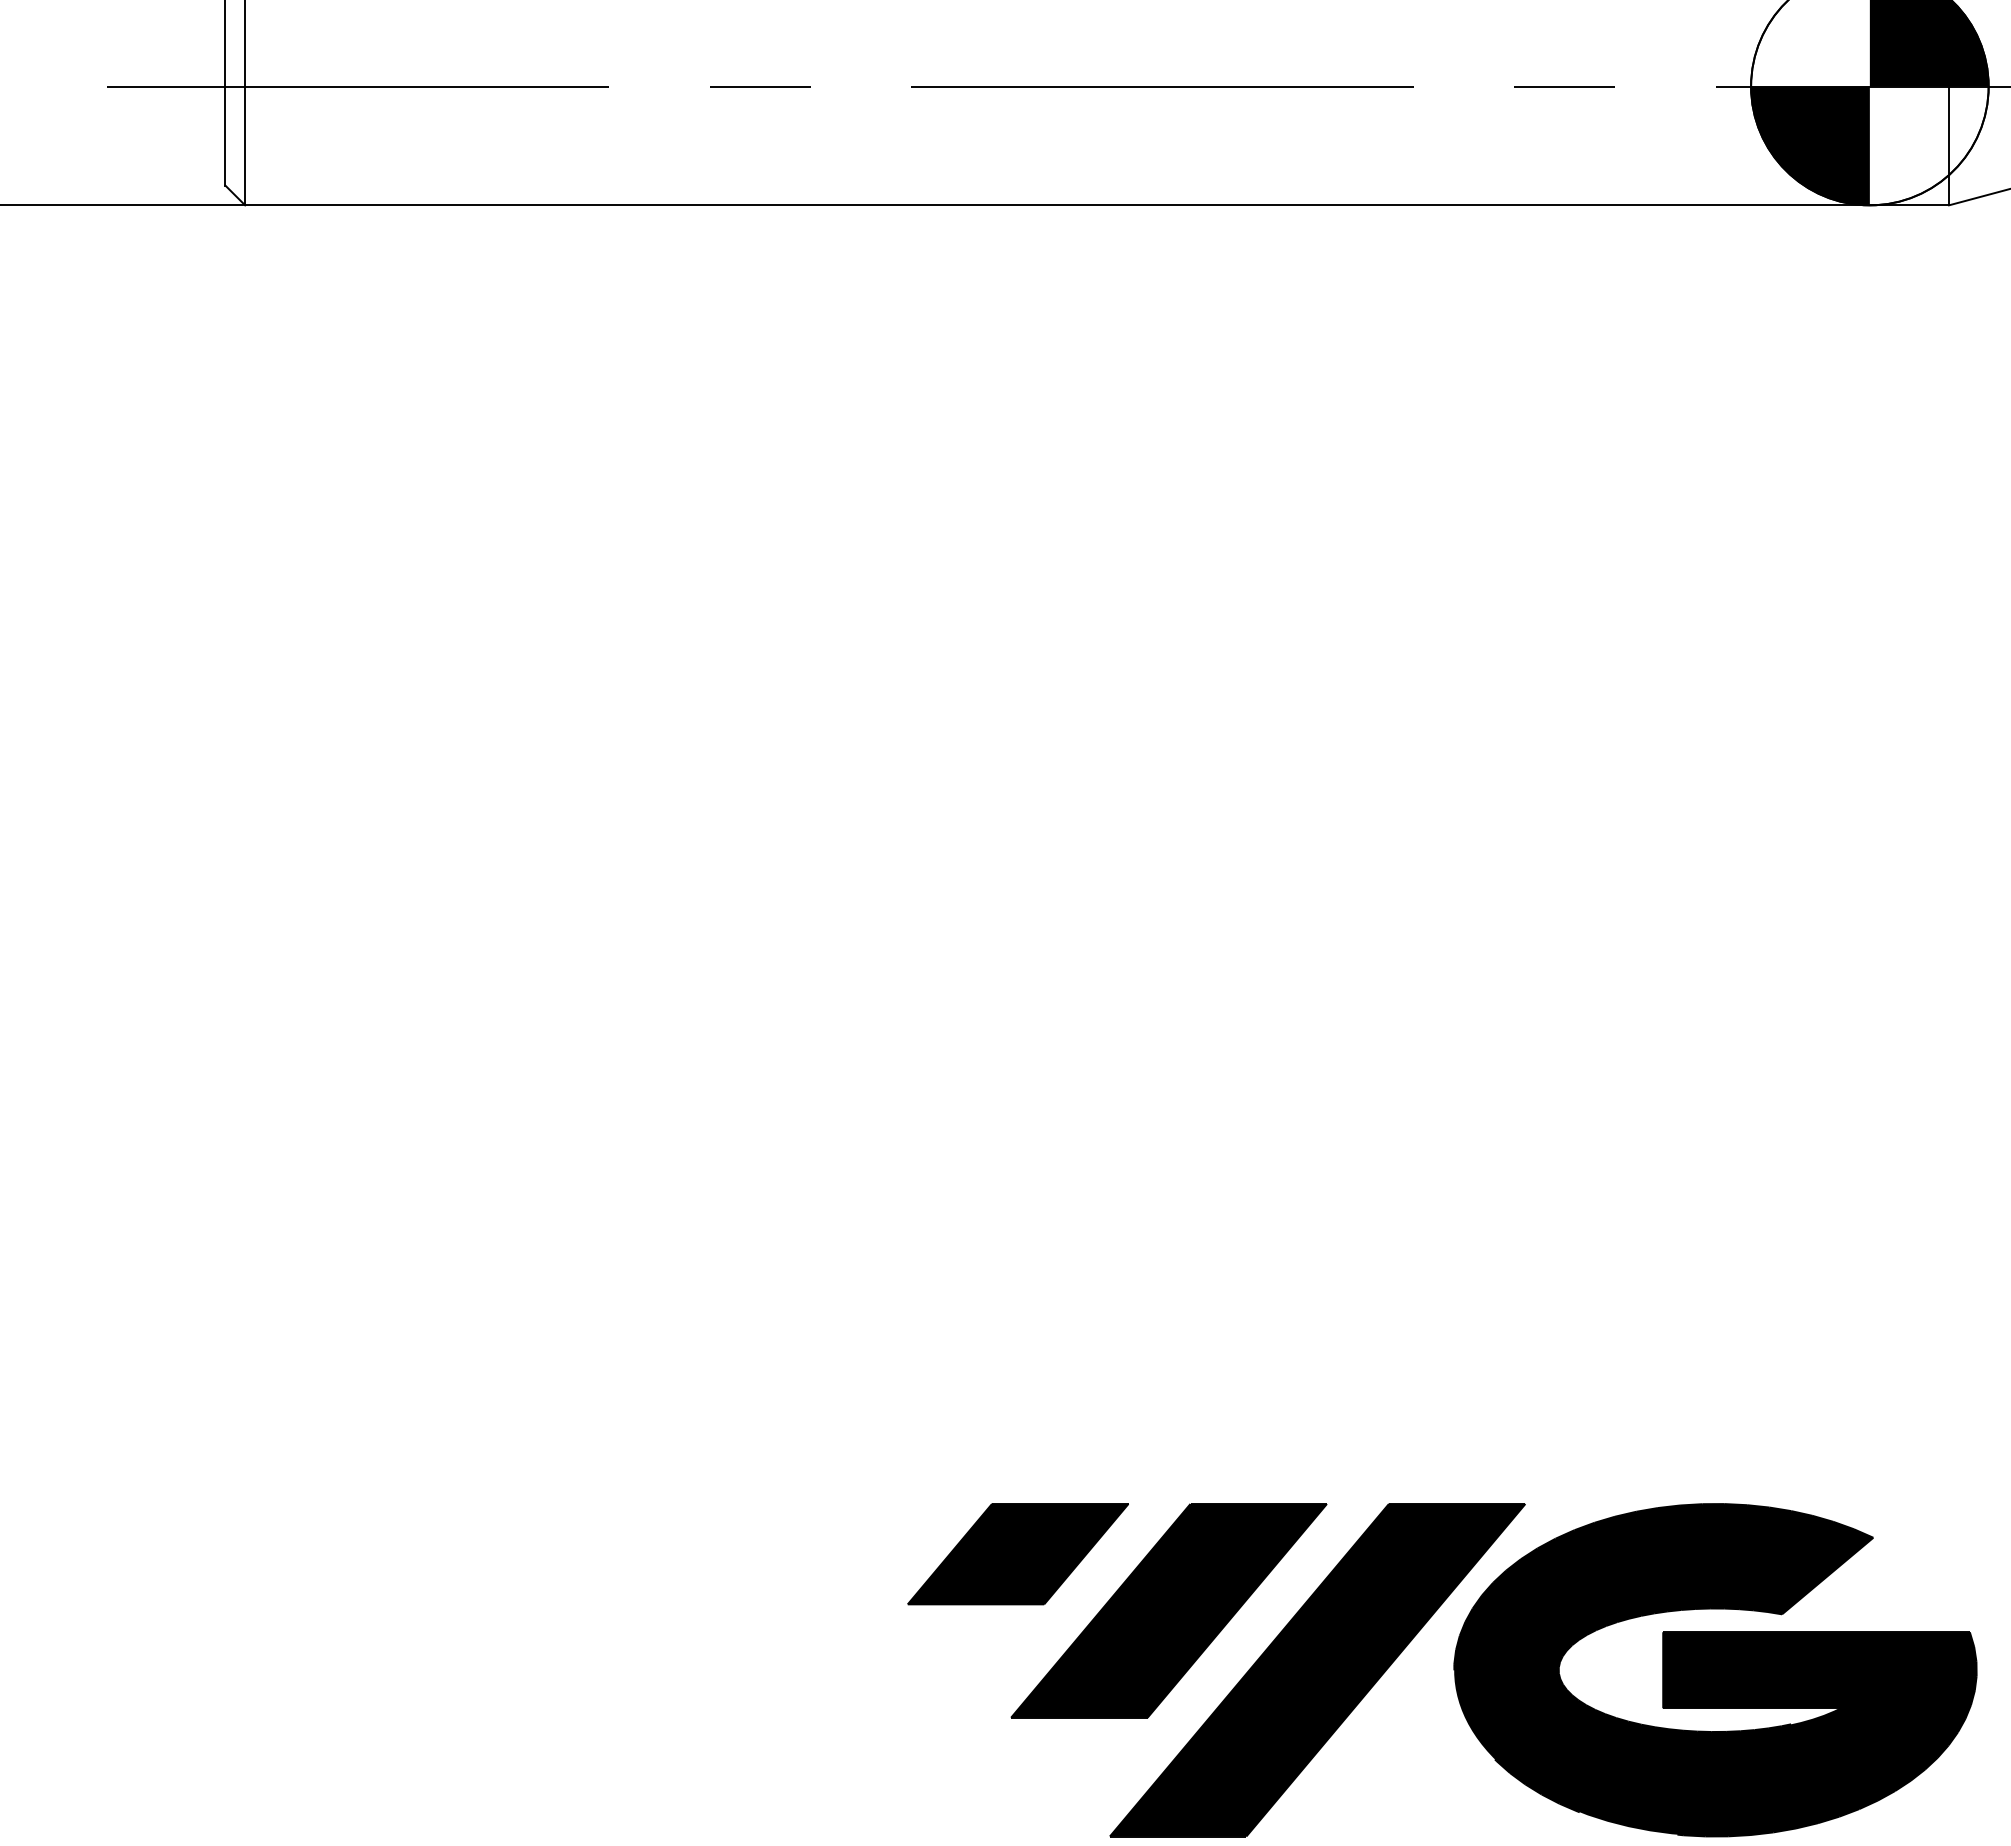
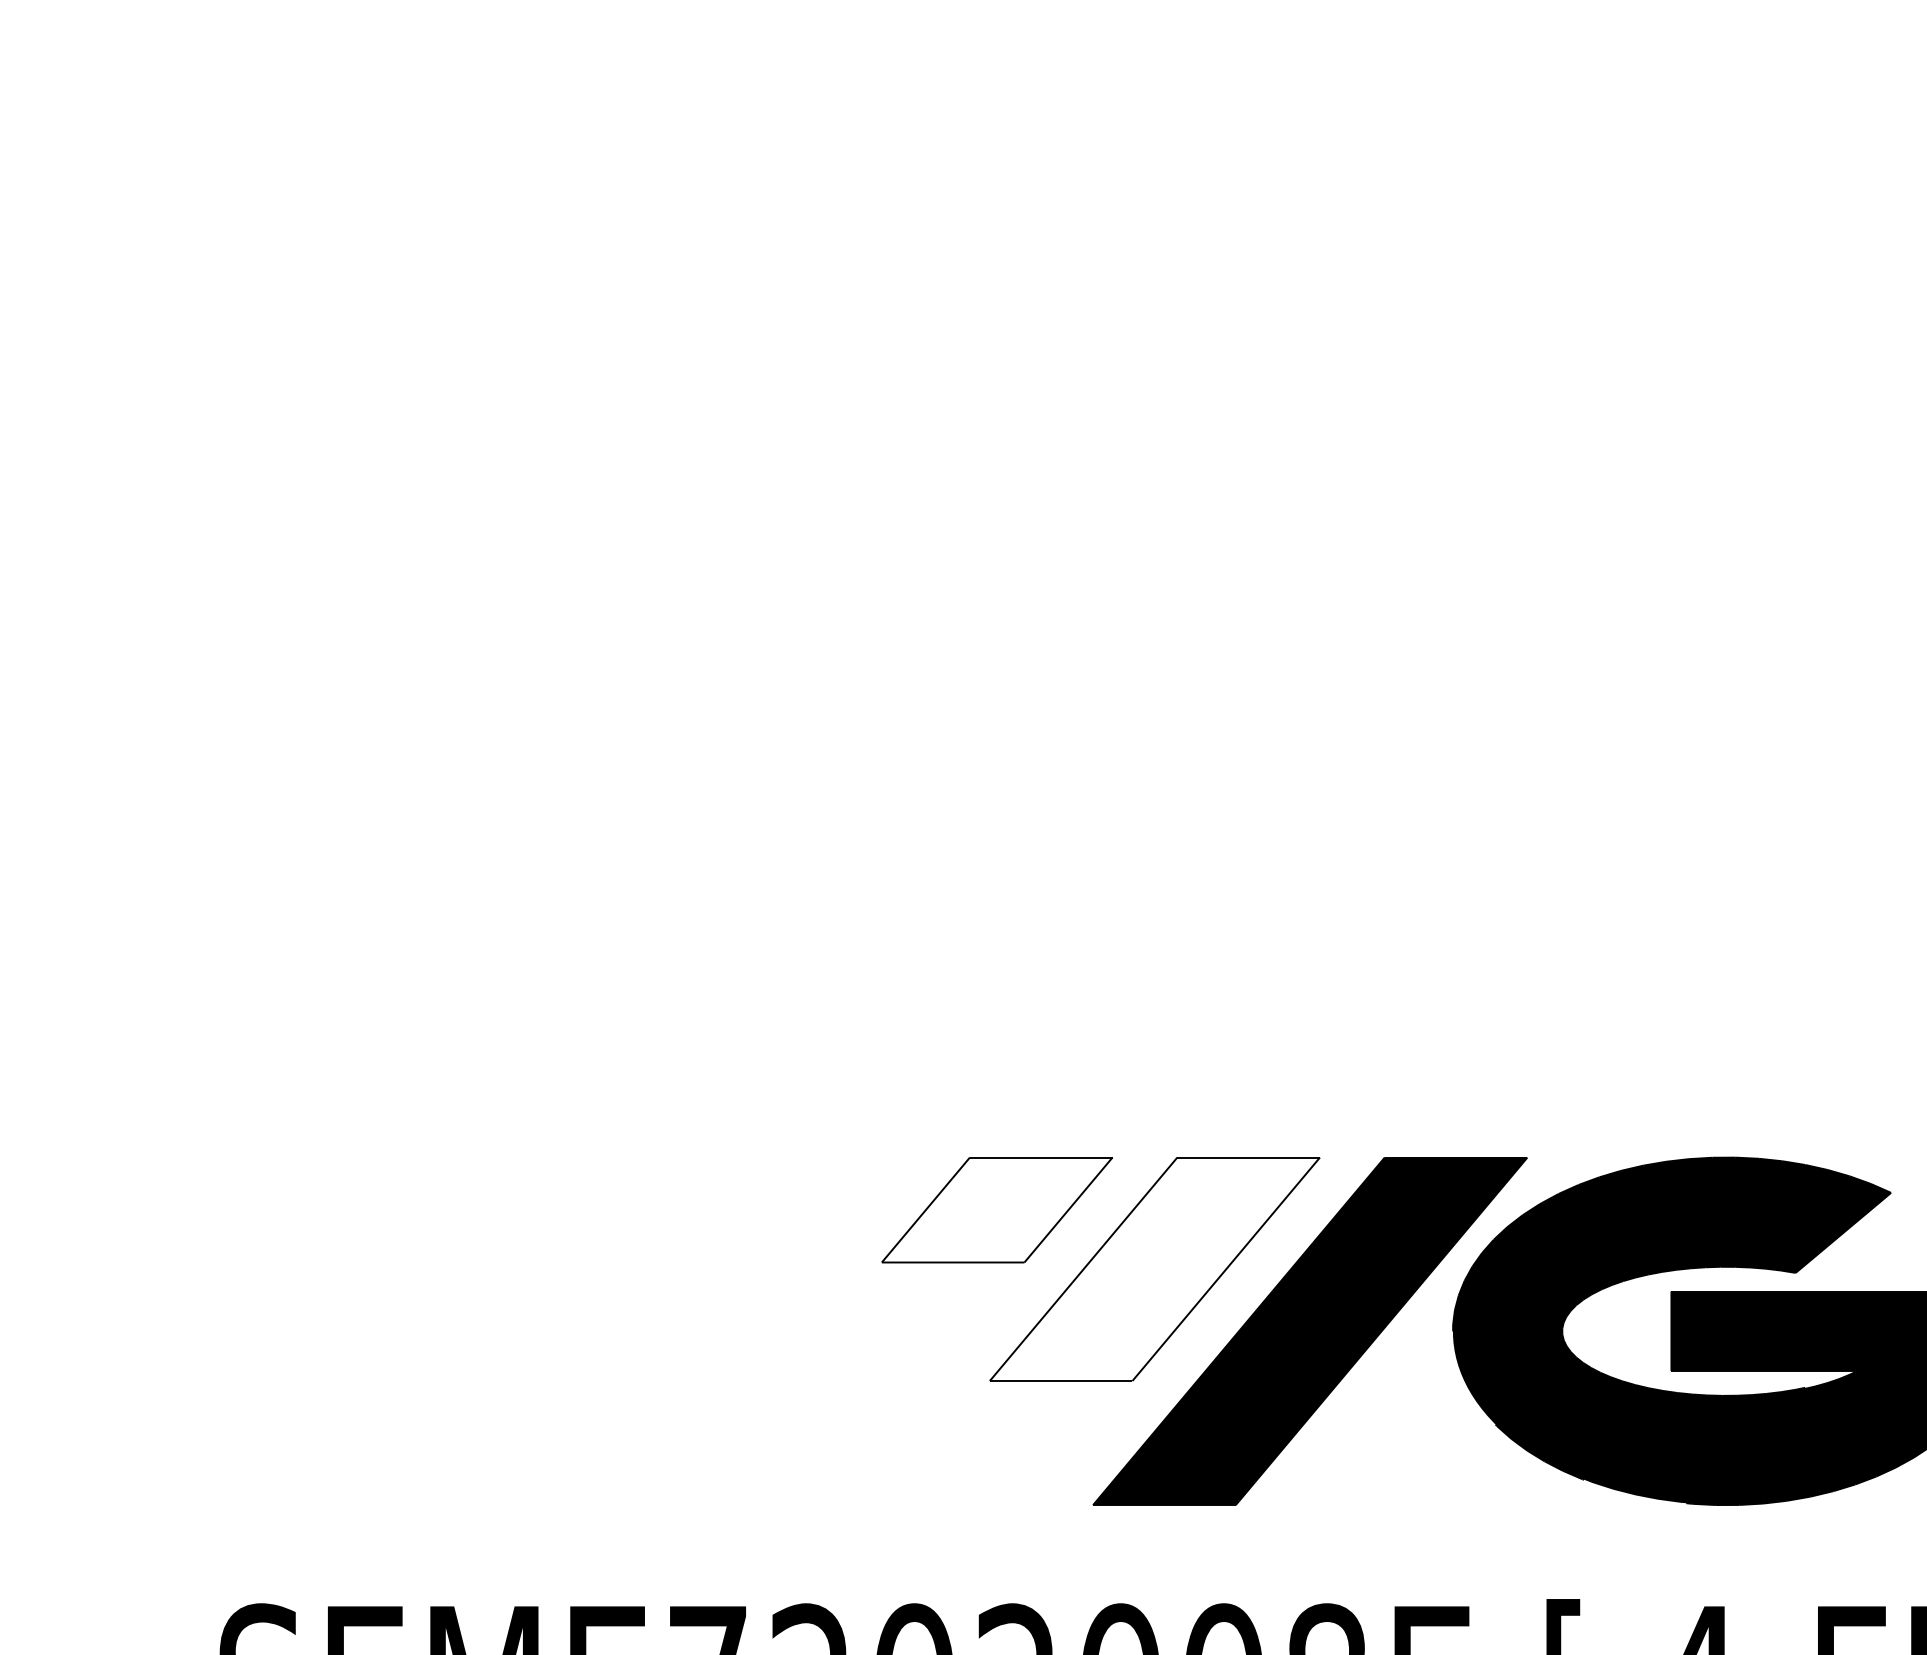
fill: (1017, 1553) -> (996, 1209), removed
fill: (1168, 1610) -> (1154, 1268), removed

